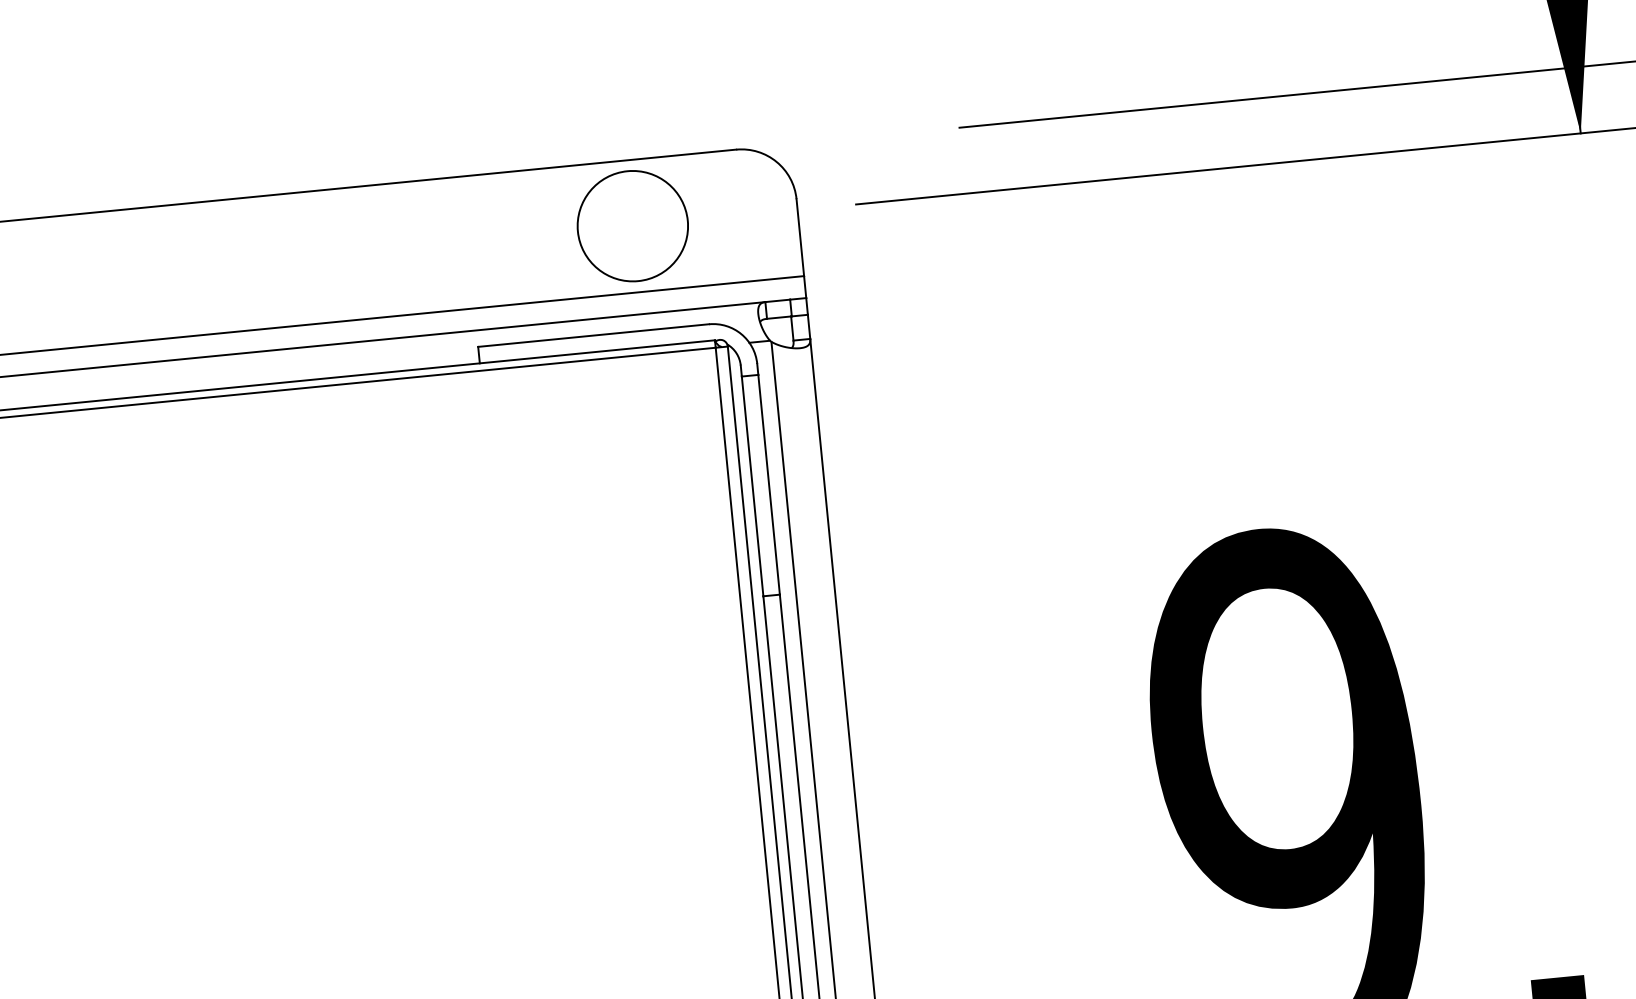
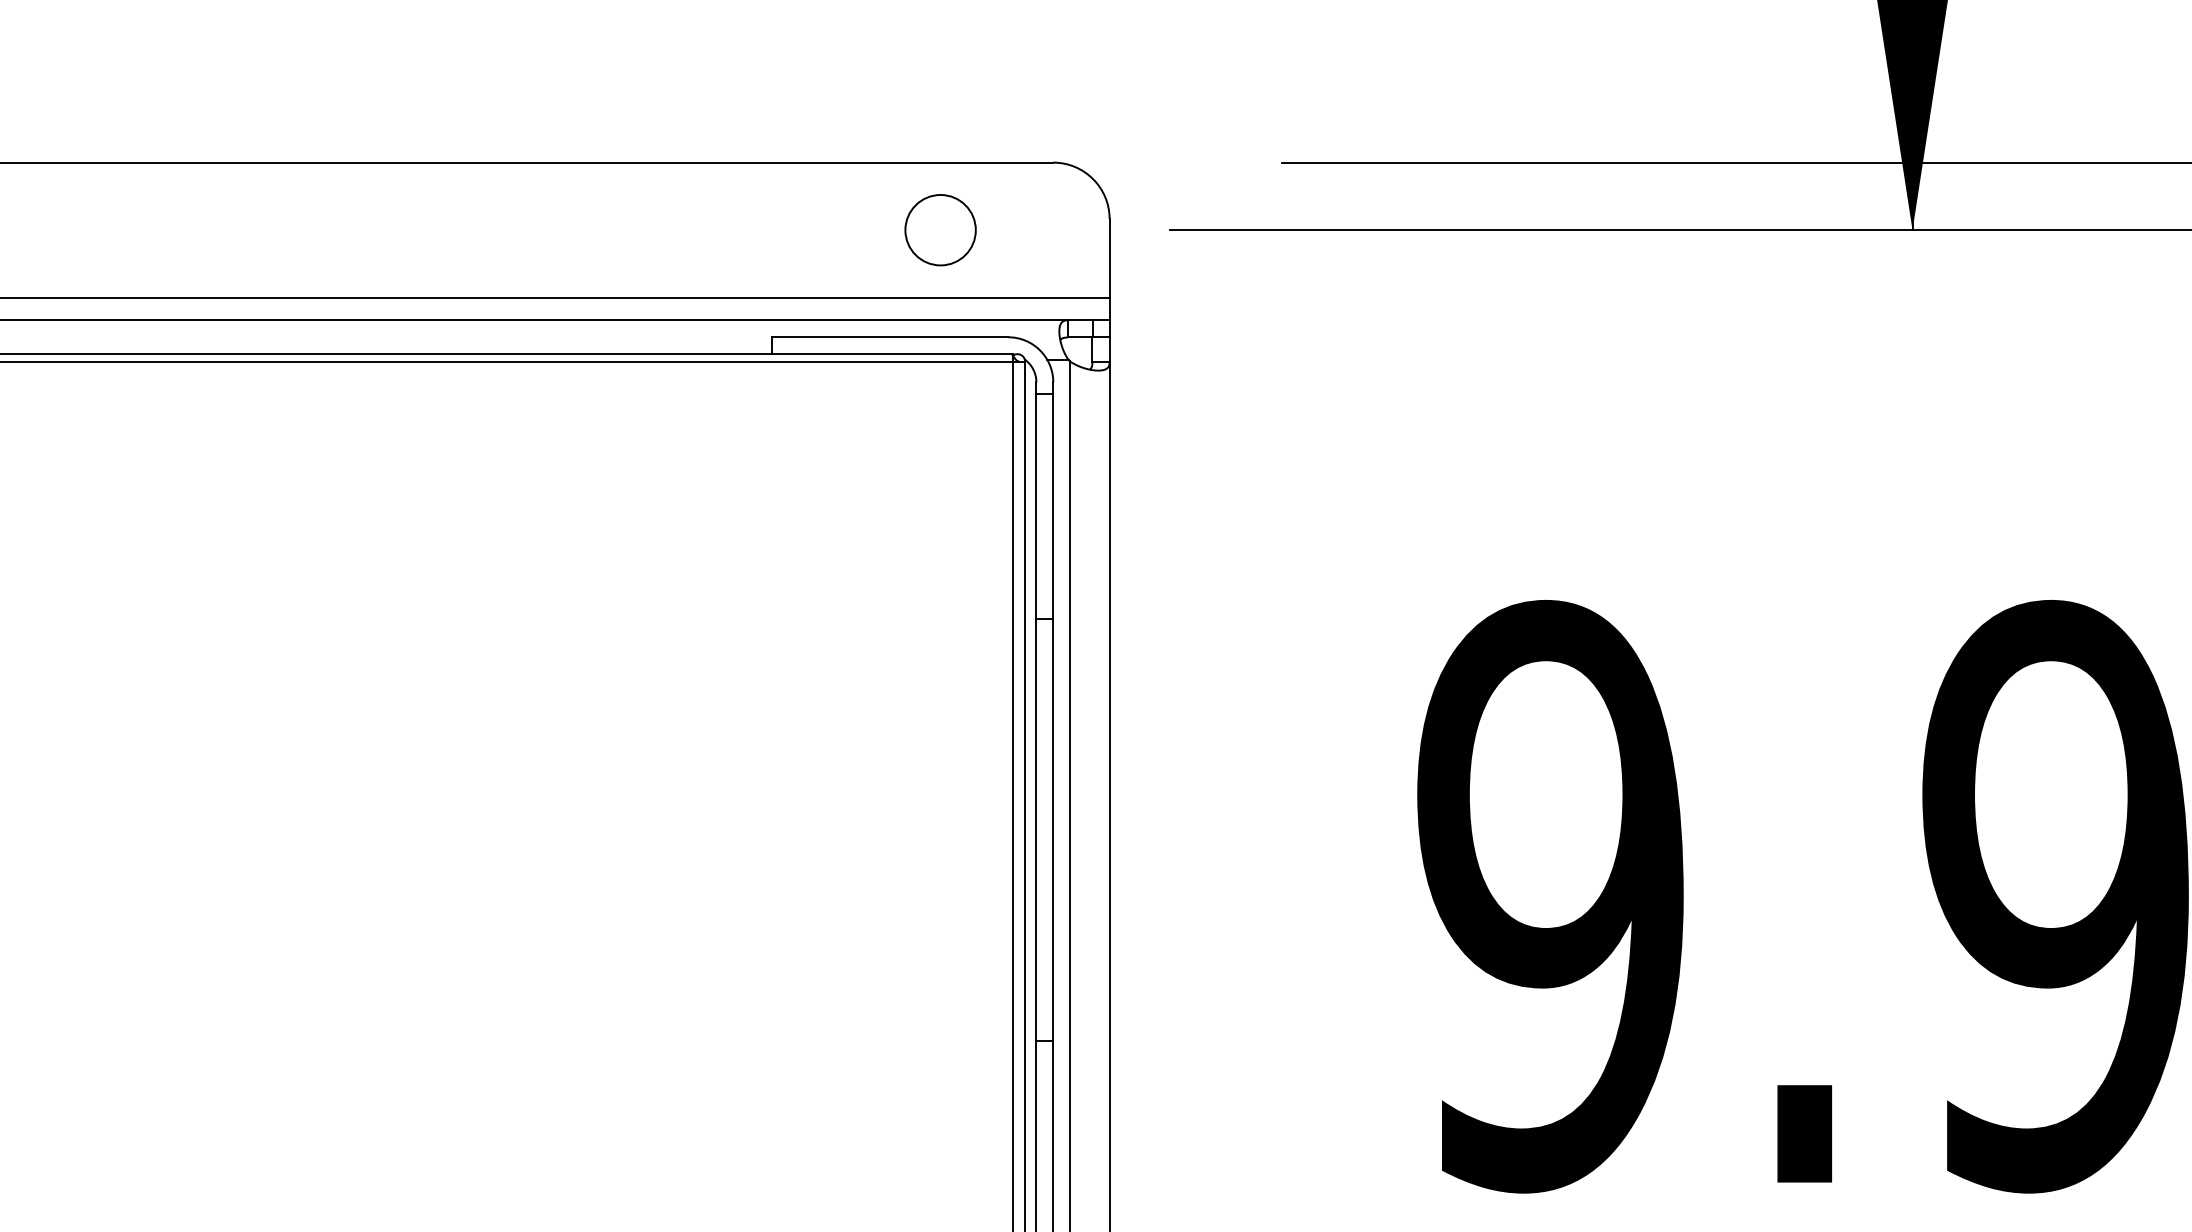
circle: (632, 226) -> (940, 230), size x0.62

